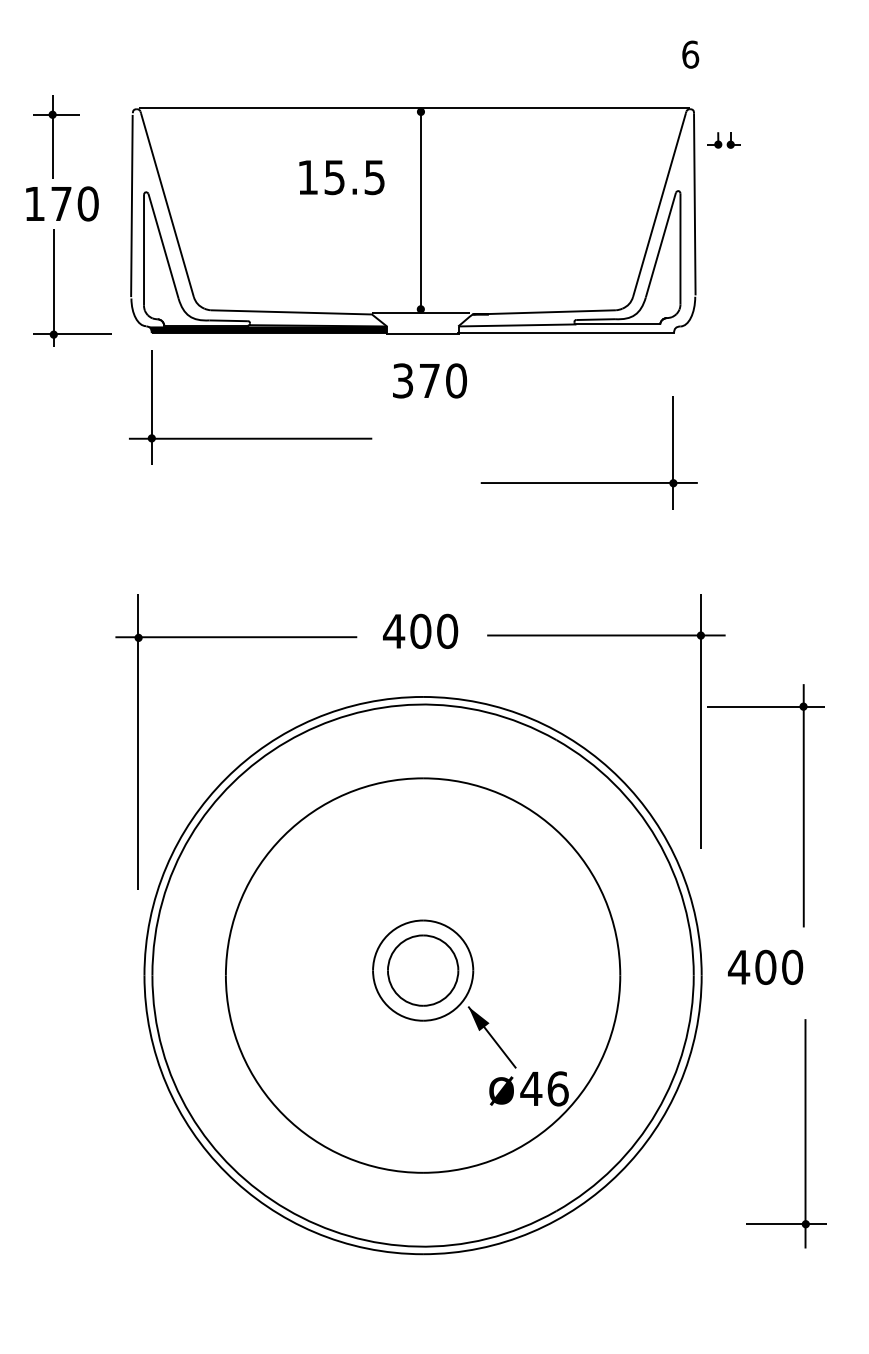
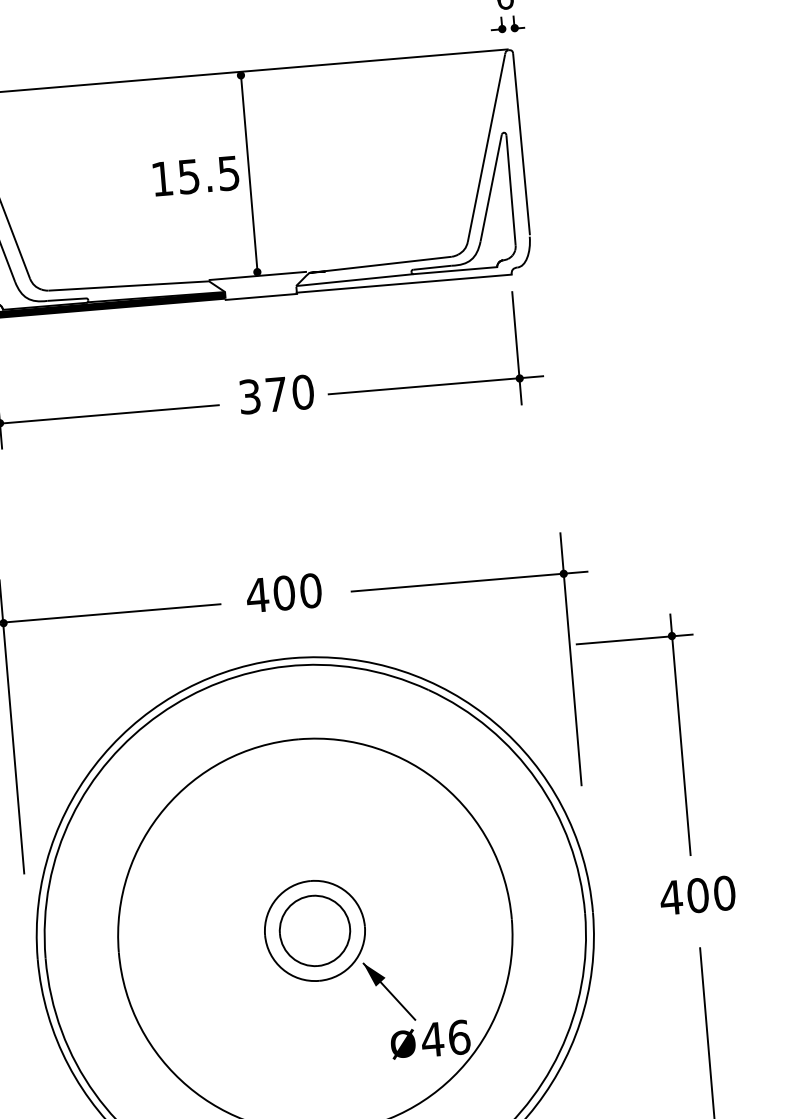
part: (723, 140) -> (507, 24), moved
text: (341, 177) -> (195, 176), moved
text: (429, 380) -> (276, 394), moved
part: (588, 482) -> (435, 384), moved
text: (765, 966) -> (697, 894), moved

